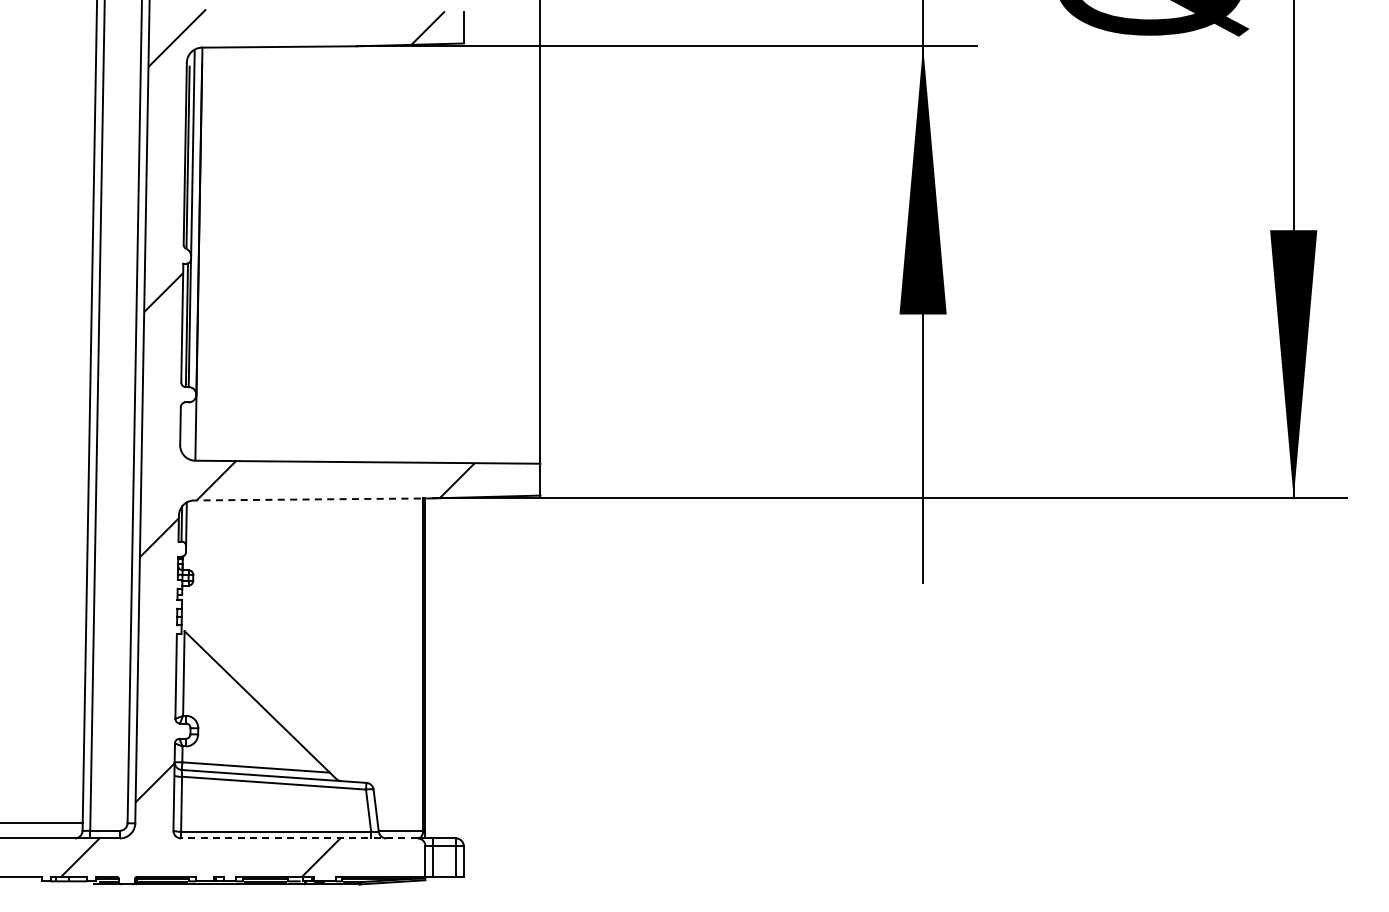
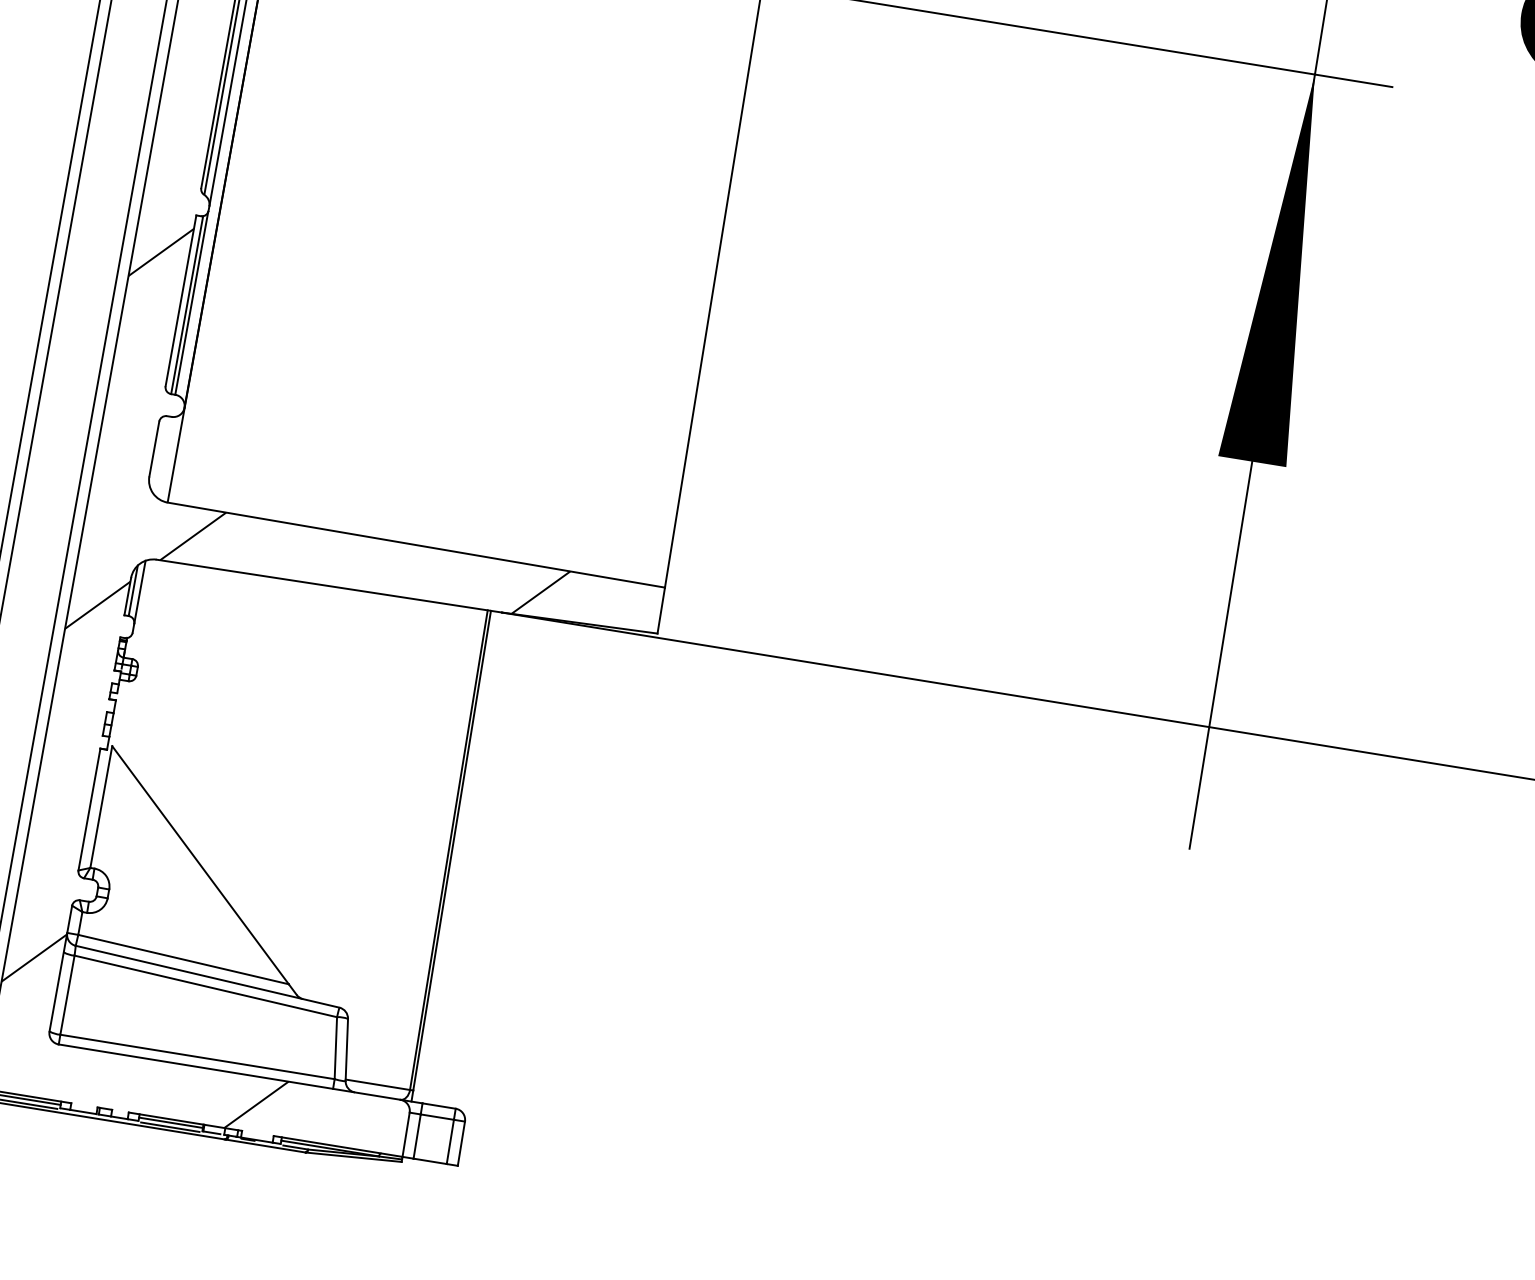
line: (313, 499) -> (329, 586), dashed -> solid
line: (298, 838) -> (228, 1071), dashed -> solid

